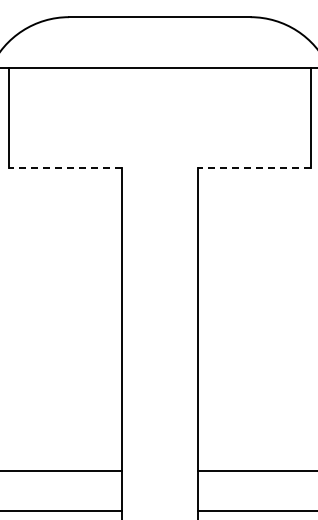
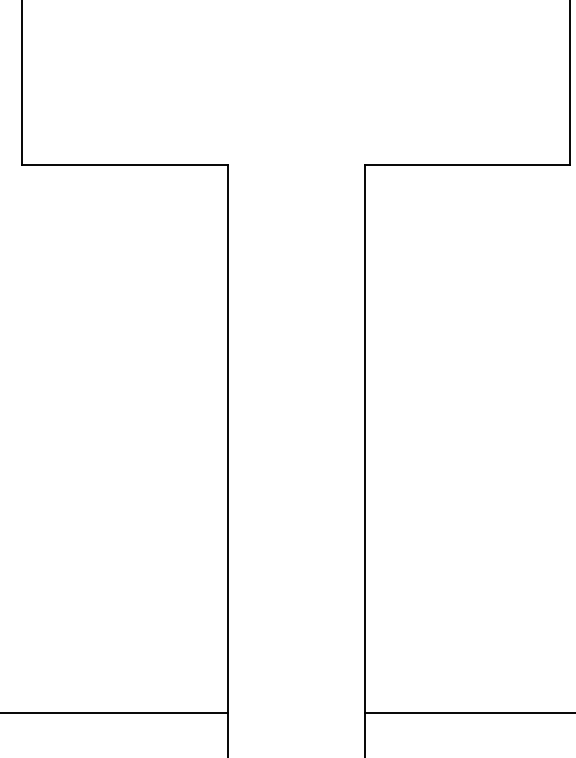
line: (65, 168) -> (125, 165), dashed -> solid
line: (254, 168) -> (467, 165), dashed -> solid

